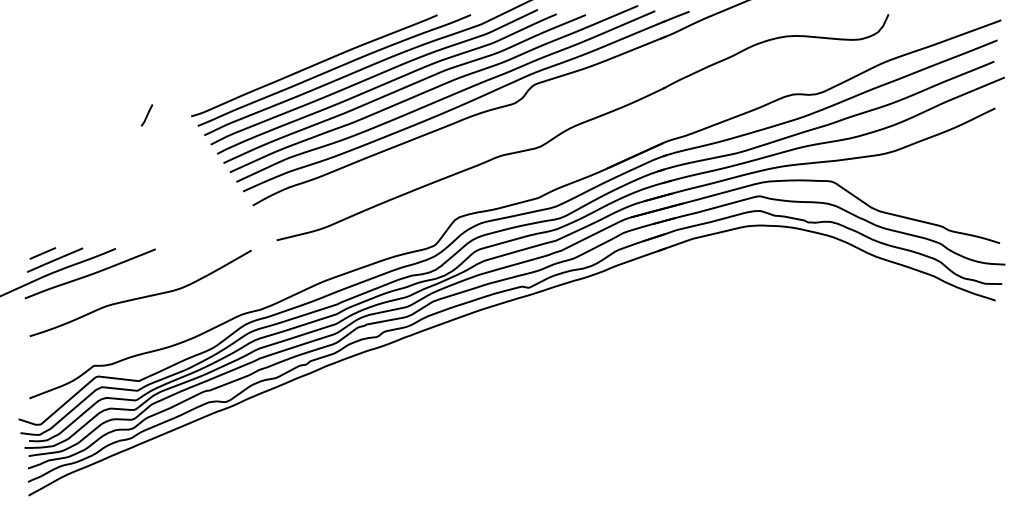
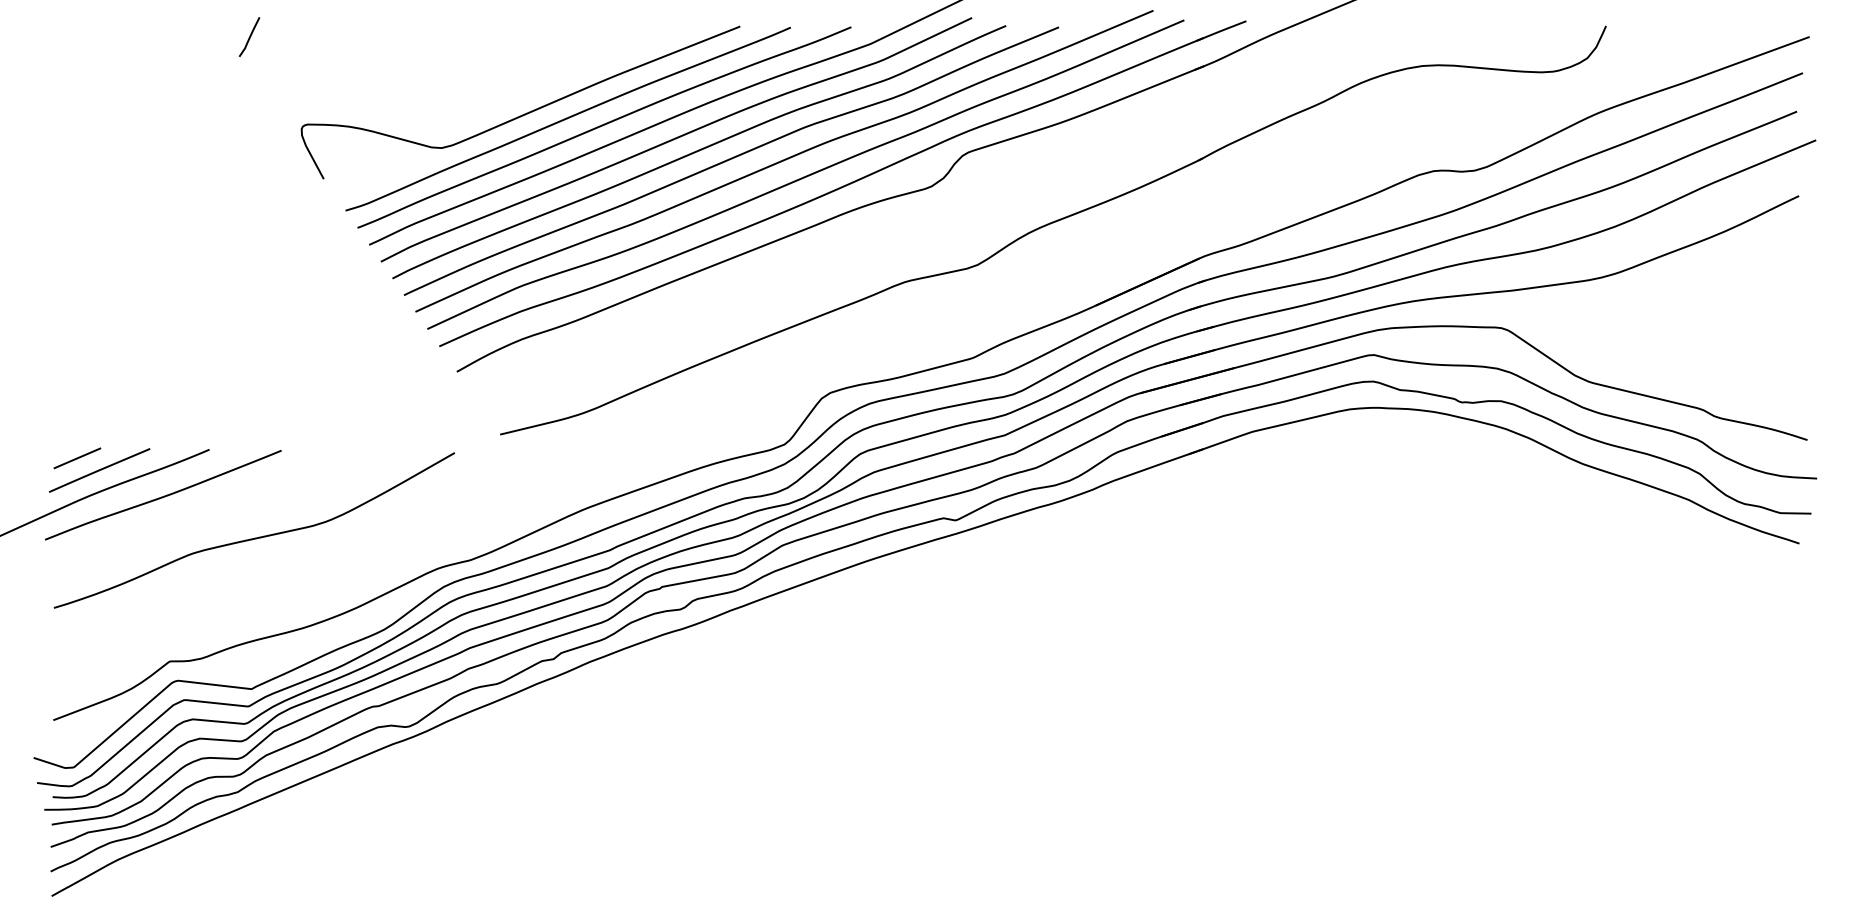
curve: (289, 62) -> (523, 113), added
line: (146, 115) -> (248, 37), moved

